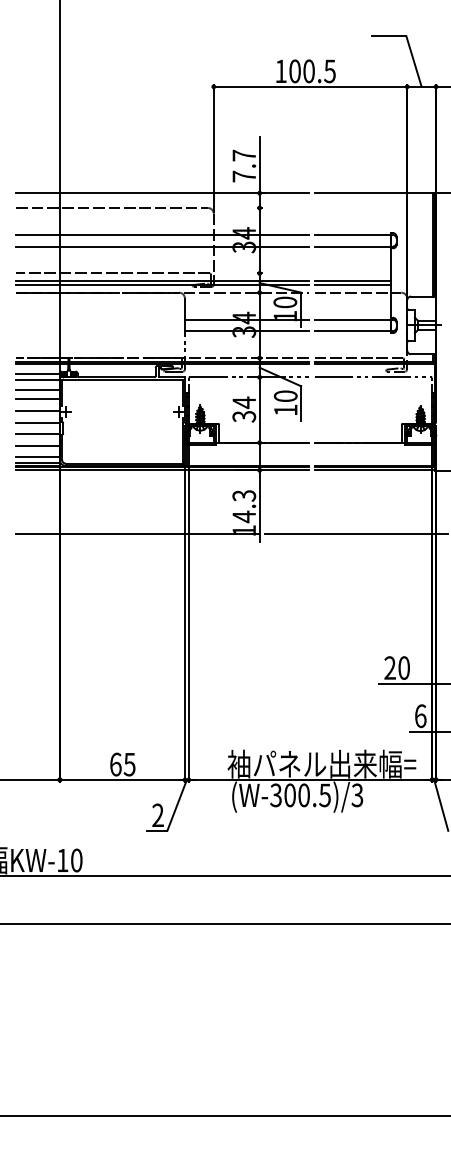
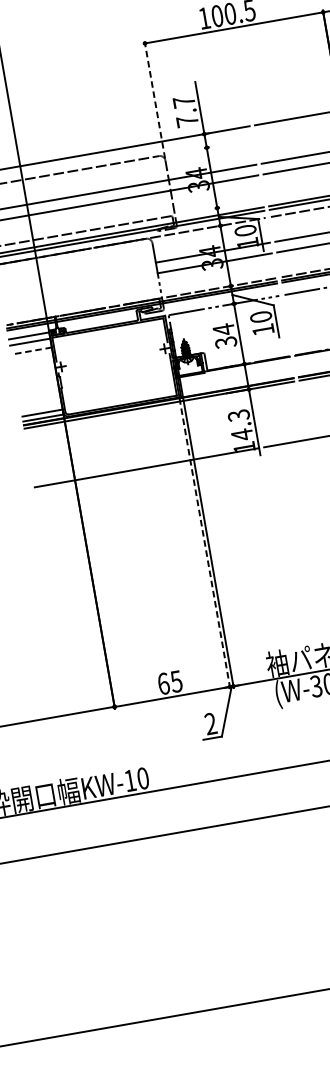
line: (213, 147) -> (154, 99), solid -> dashed
line: (38, 389) -> (32, 350), solid -> dashed
line: (37, 399) -> (32, 359), removed
line: (37, 411) -> (34, 371), removed
line: (37, 422) -> (36, 381), removed
line: (37, 434) -> (38, 392), removed
line: (37, 445) -> (40, 402), removed
line: (184, 624) -> (204, 543), solid -> dashed

